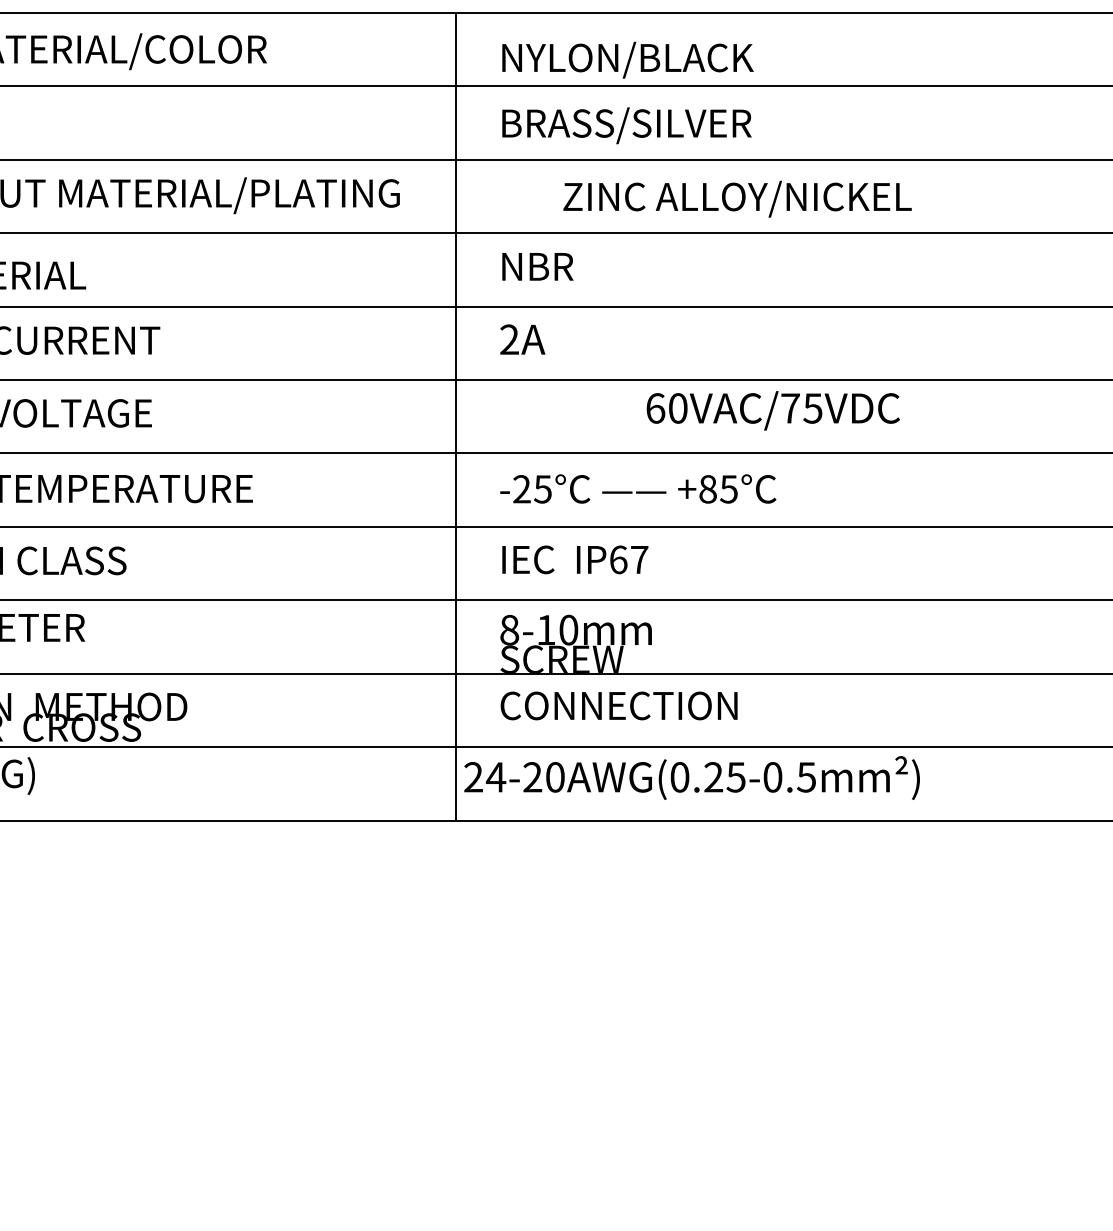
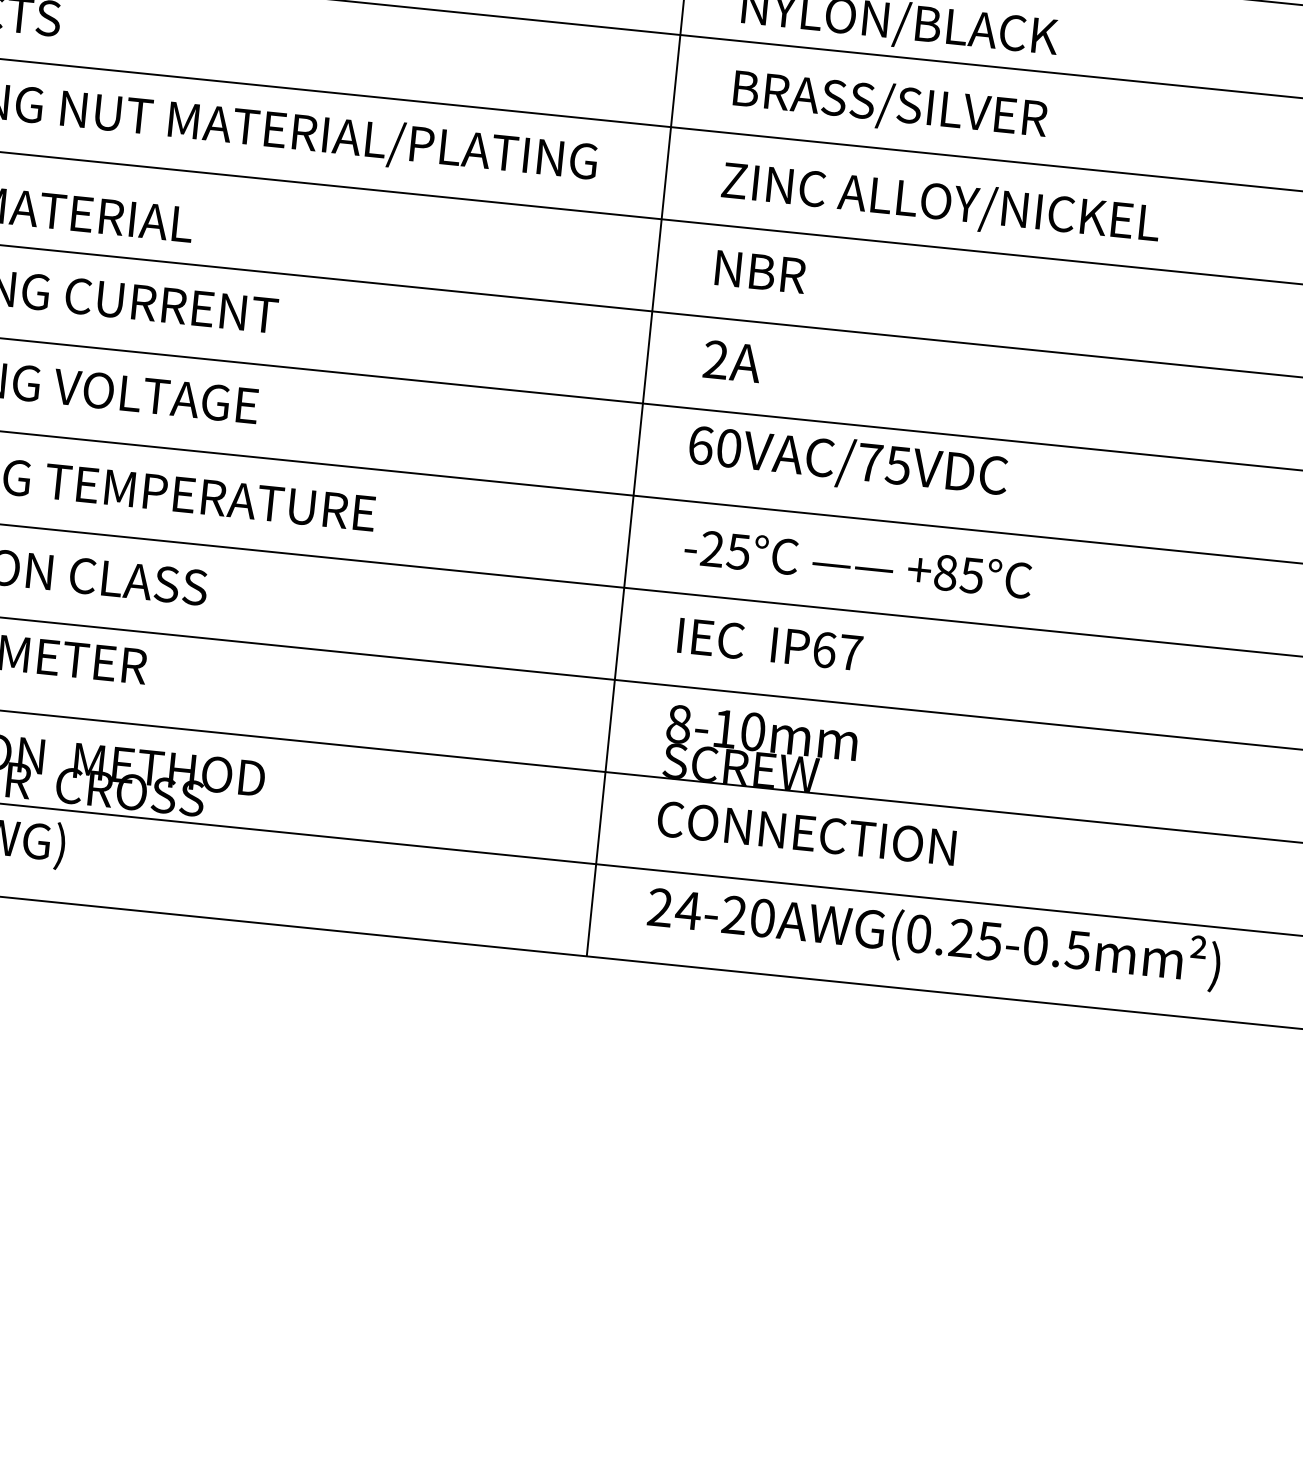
text: (737, 198) -> (940, 203), moved
text: (772, 410) -> (847, 462), moved
text: (691, 777) -> (933, 935), moved

